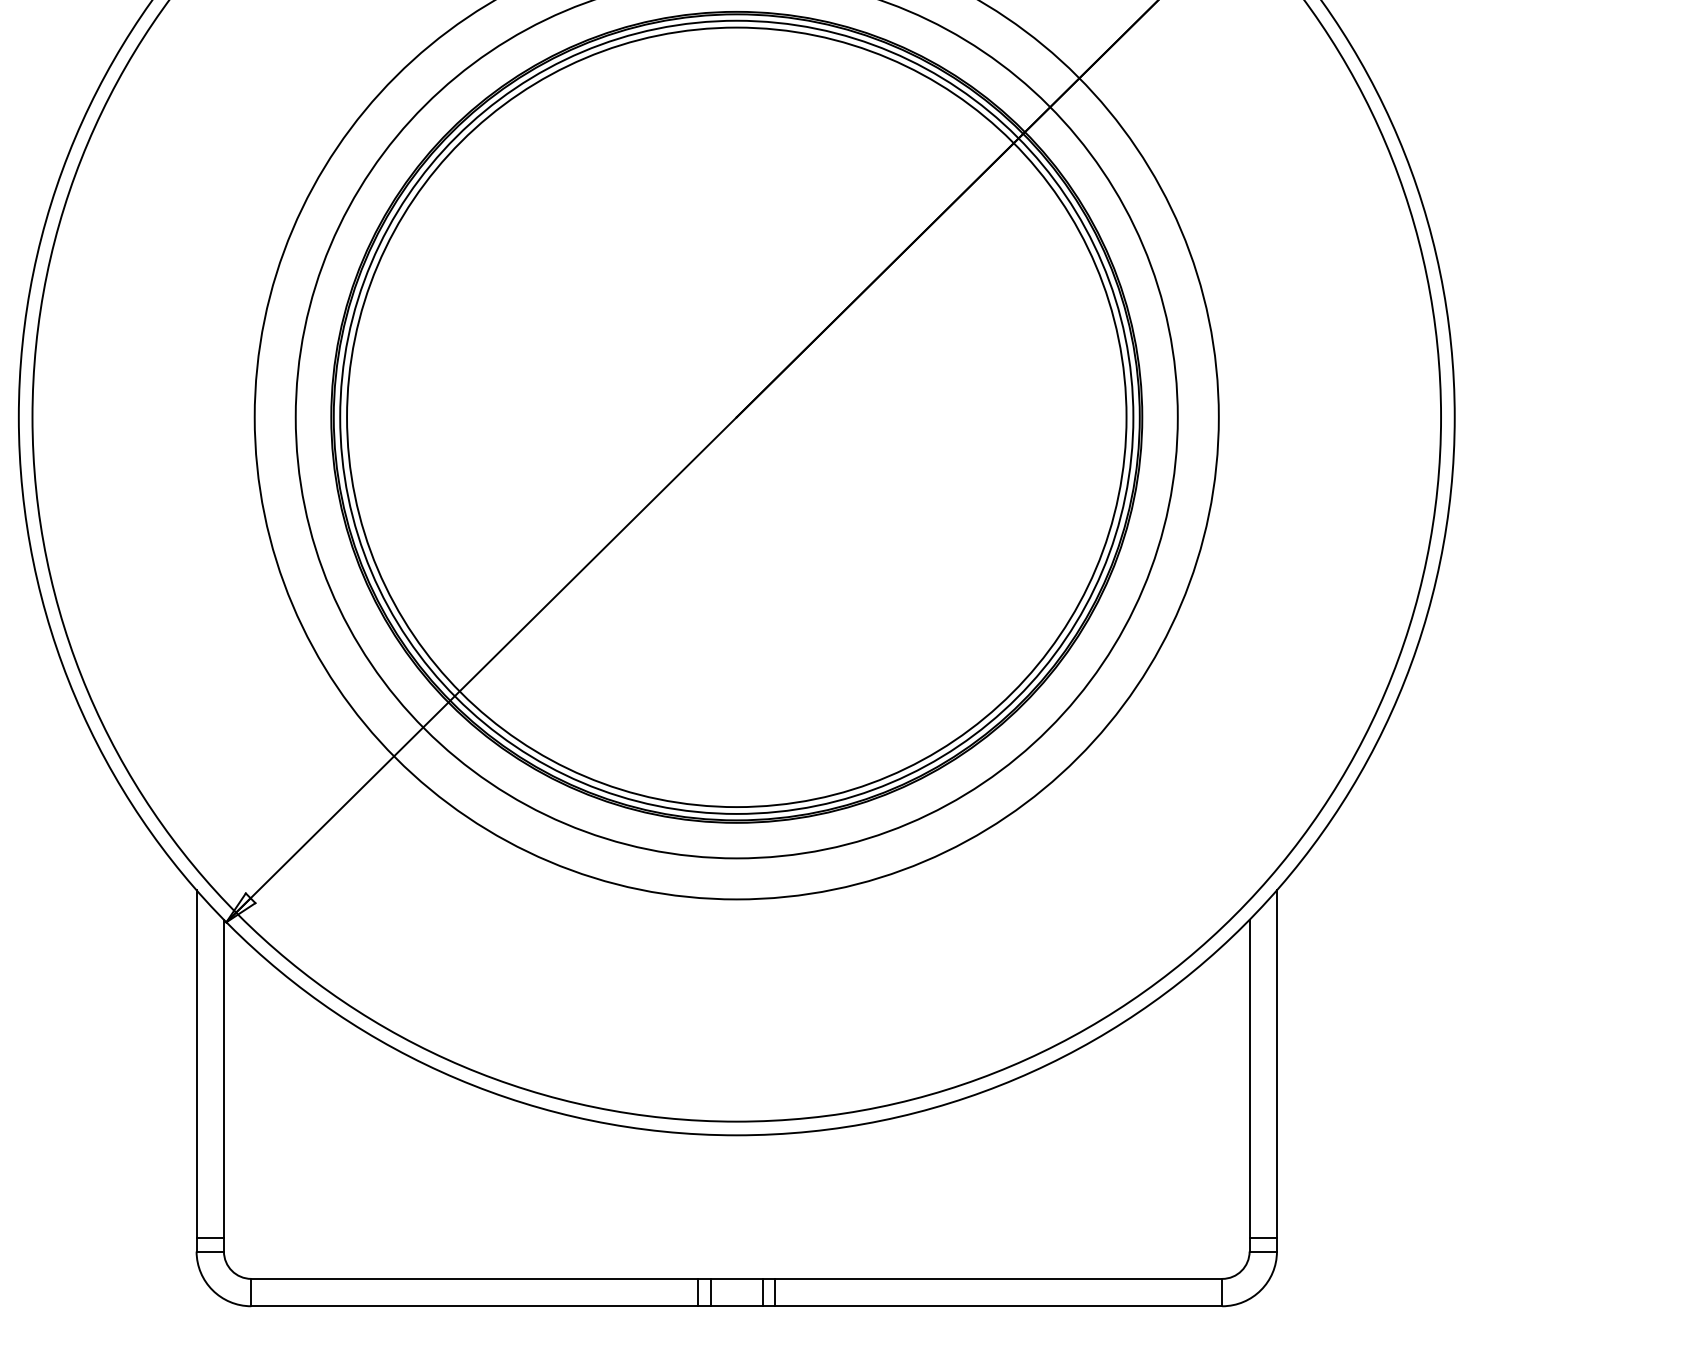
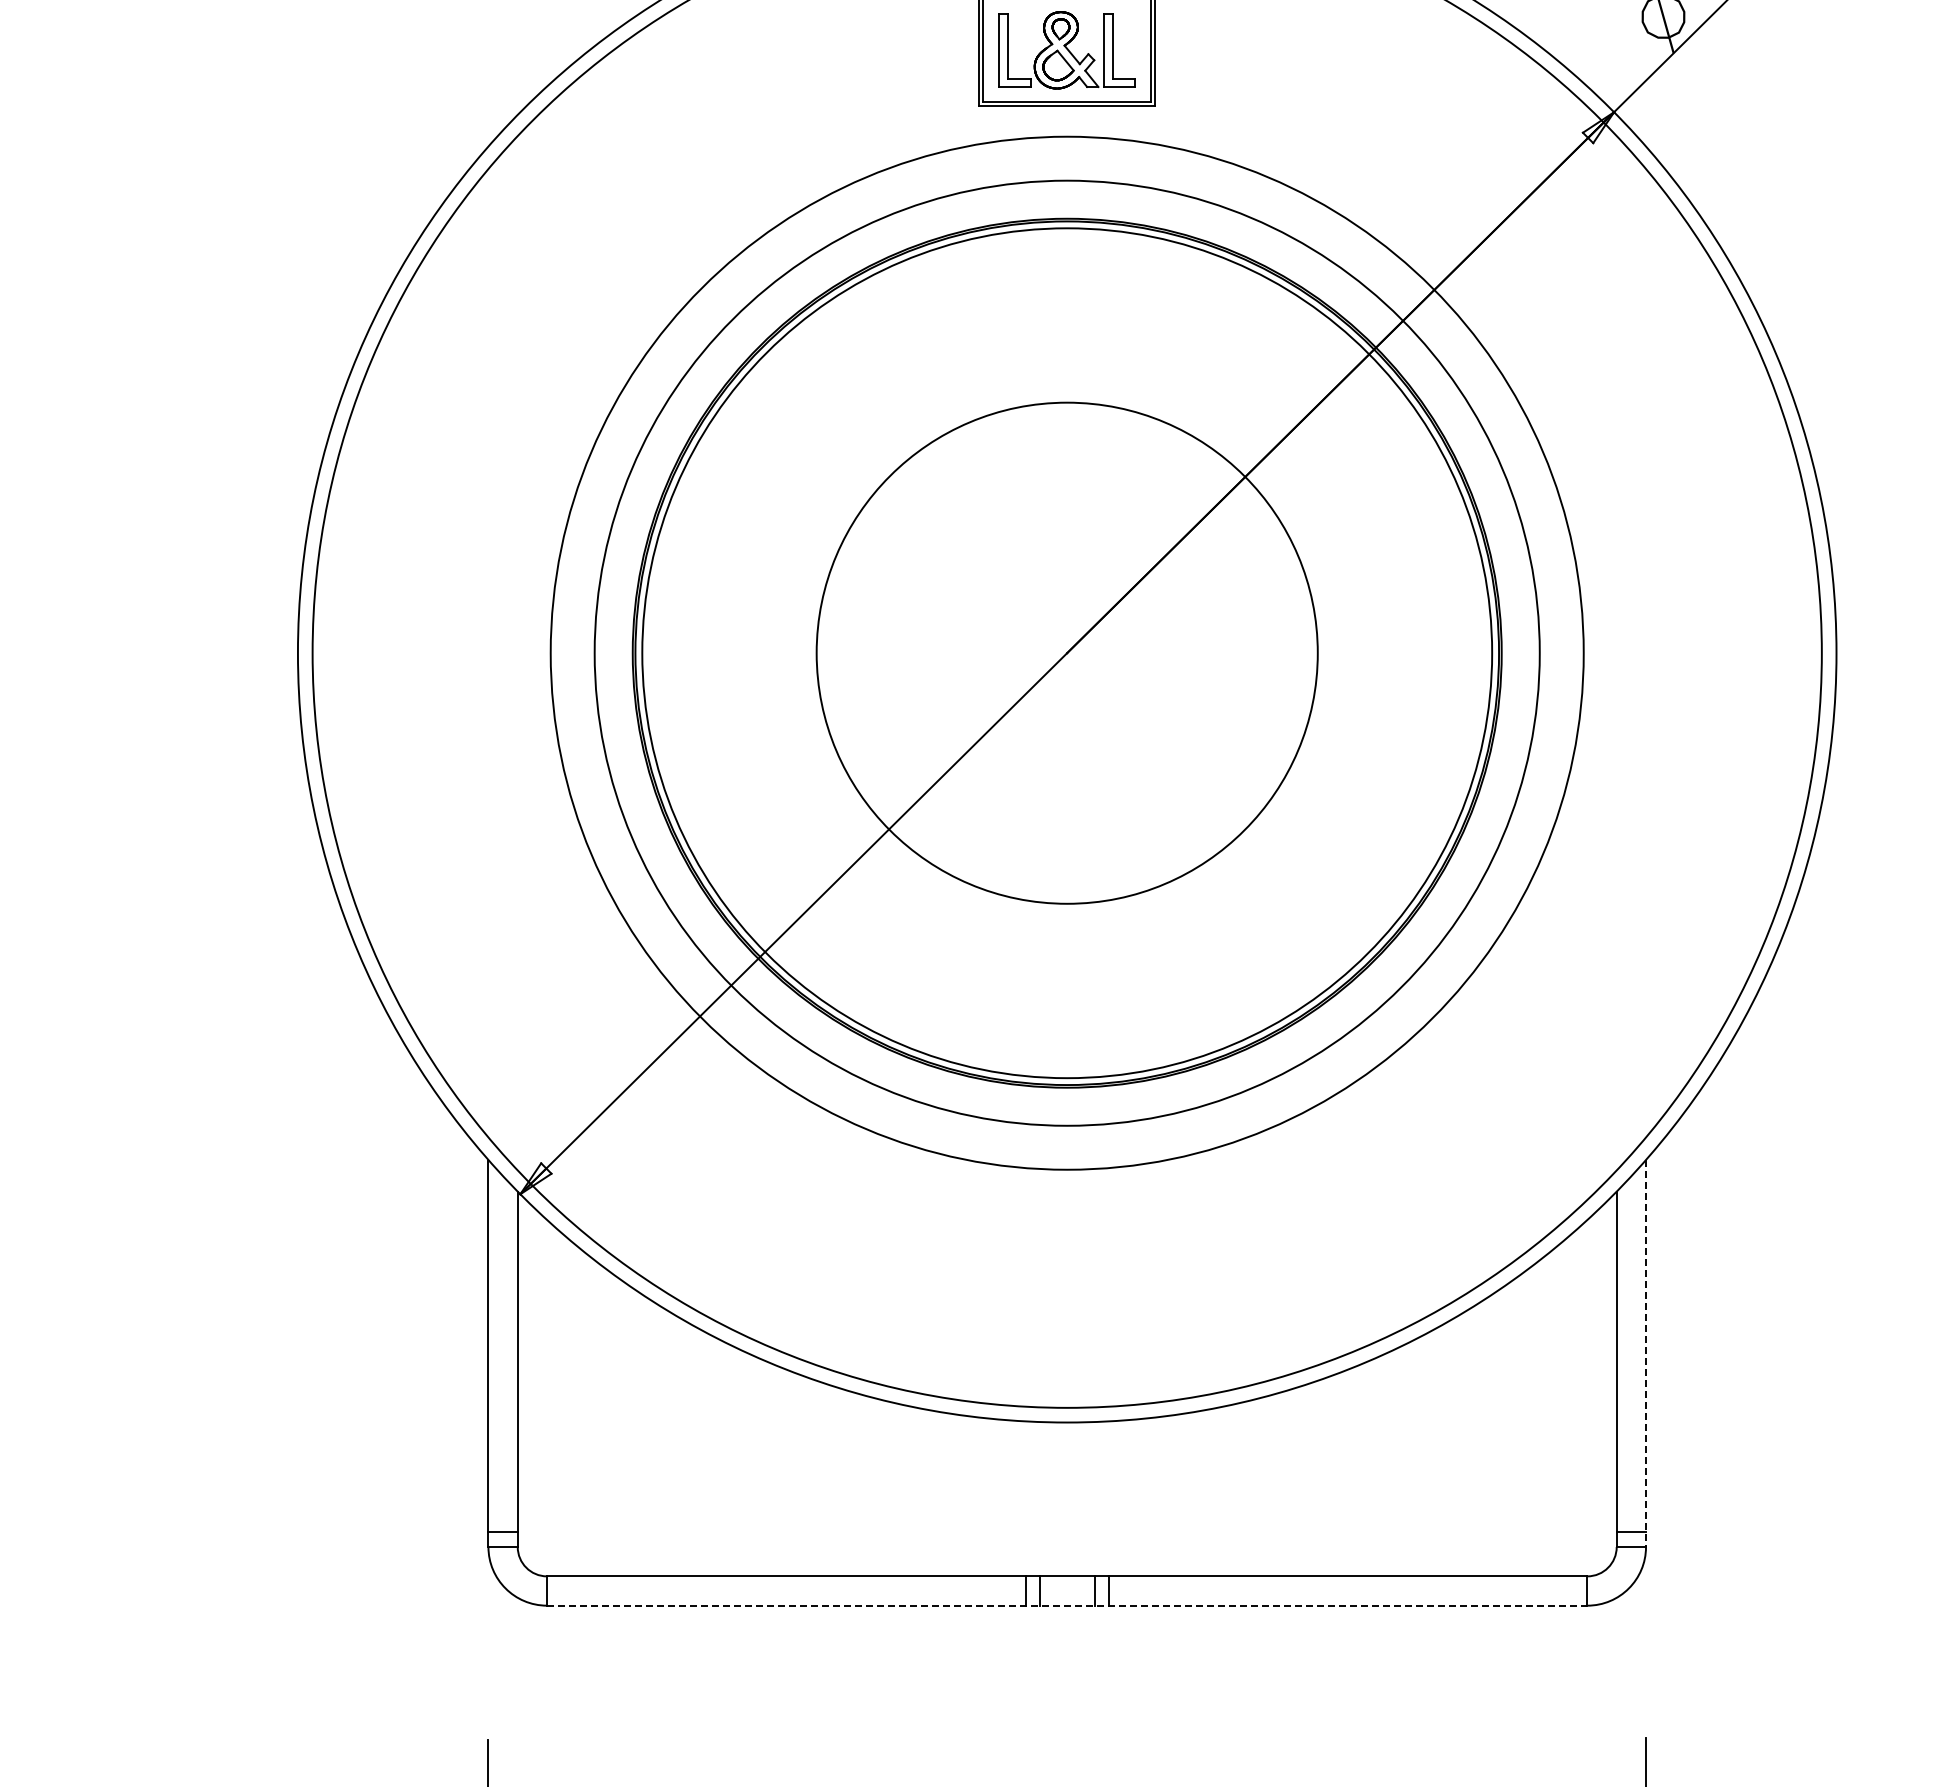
circle: (736, 416) -> (1066, 652), size x0.6
line: (1277, 1070) -> (1646, 1353), solid -> dashed
line: (737, 1306) -> (1067, 1605), solid -> dashed

